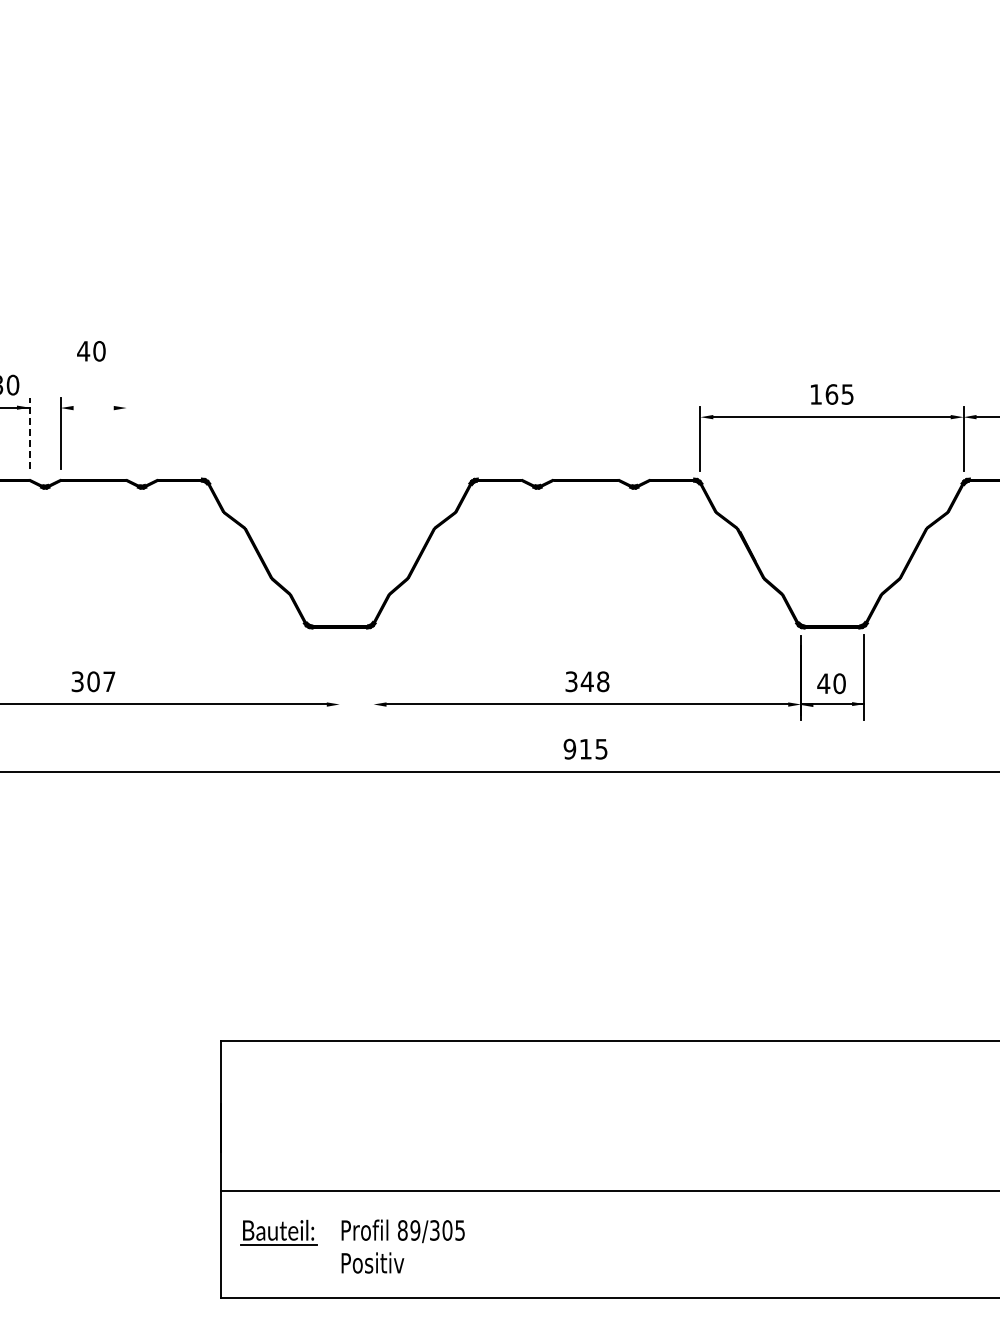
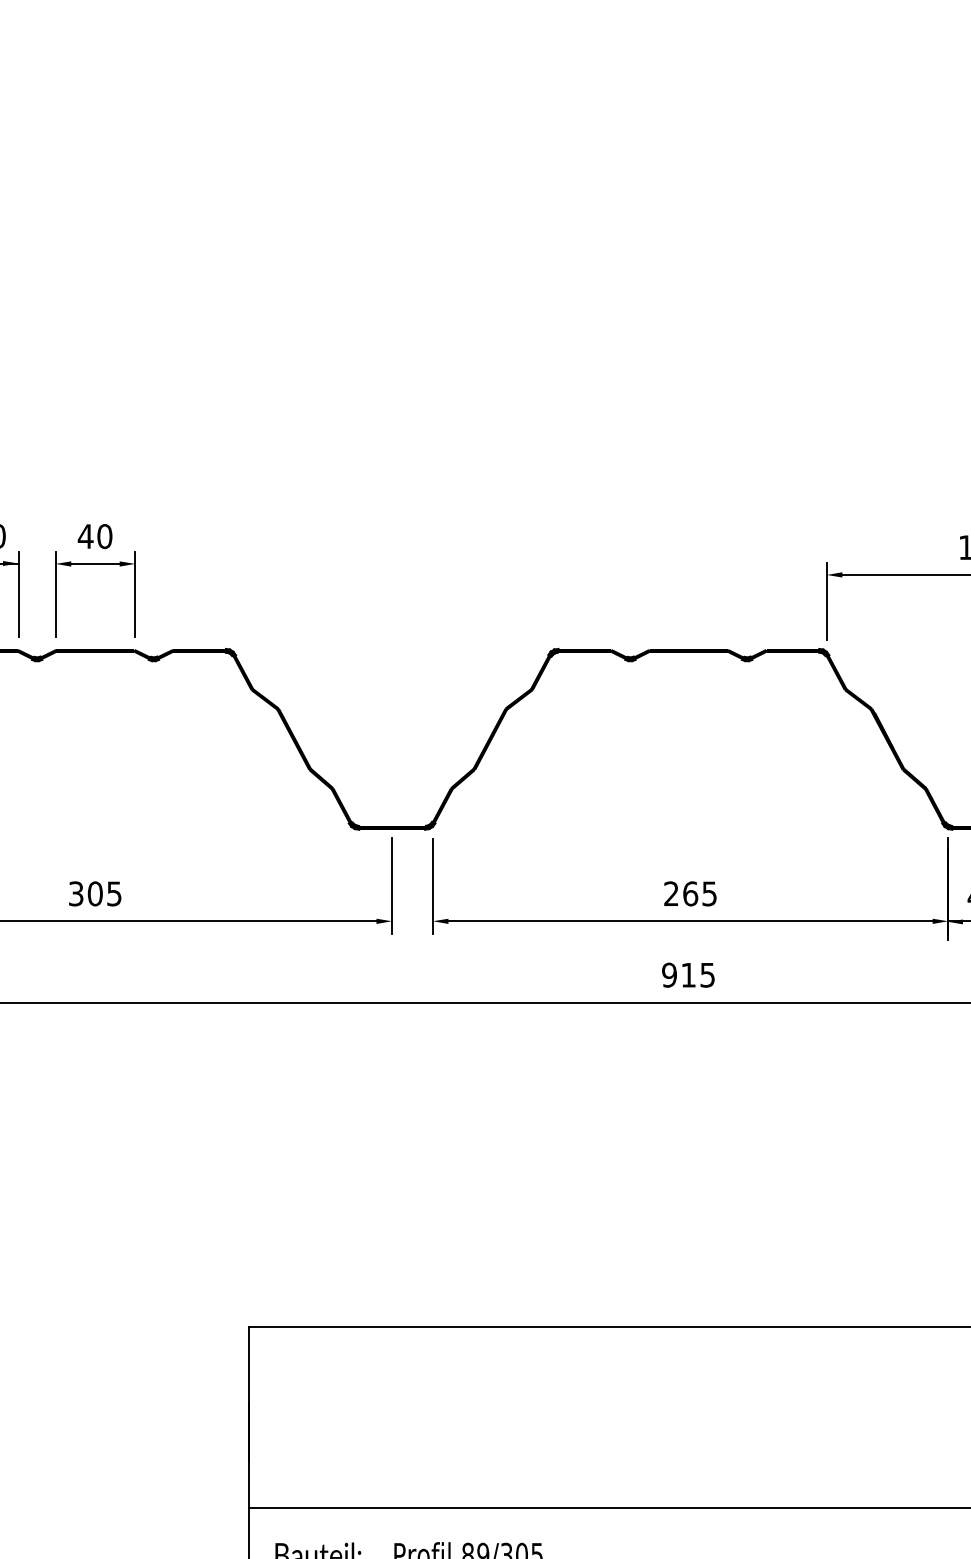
text: (91, 351) -> (95, 536), moved
line: (93, 408) -> (95, 564), added
line: (29, 432) -> (18, 593), dashed -> solid
line: (126, 433) -> (135, 594), added
line: (339, 674) -> (391, 885), added
line: (373, 675) -> (432, 886), added
text: (109, 681) -> (114, 893), 307 -> 305
text: (587, 681) -> (690, 893), 348 -> 265

